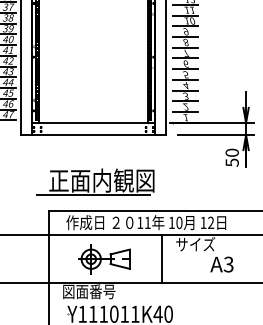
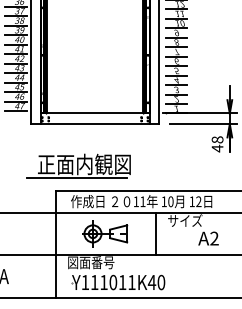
text: (232, 158) -> (217, 144), 50 -> 48
part: (95, 181) -> (78, 165), moved
text: (228, 264) -> (214, 238), A3 -> A2

